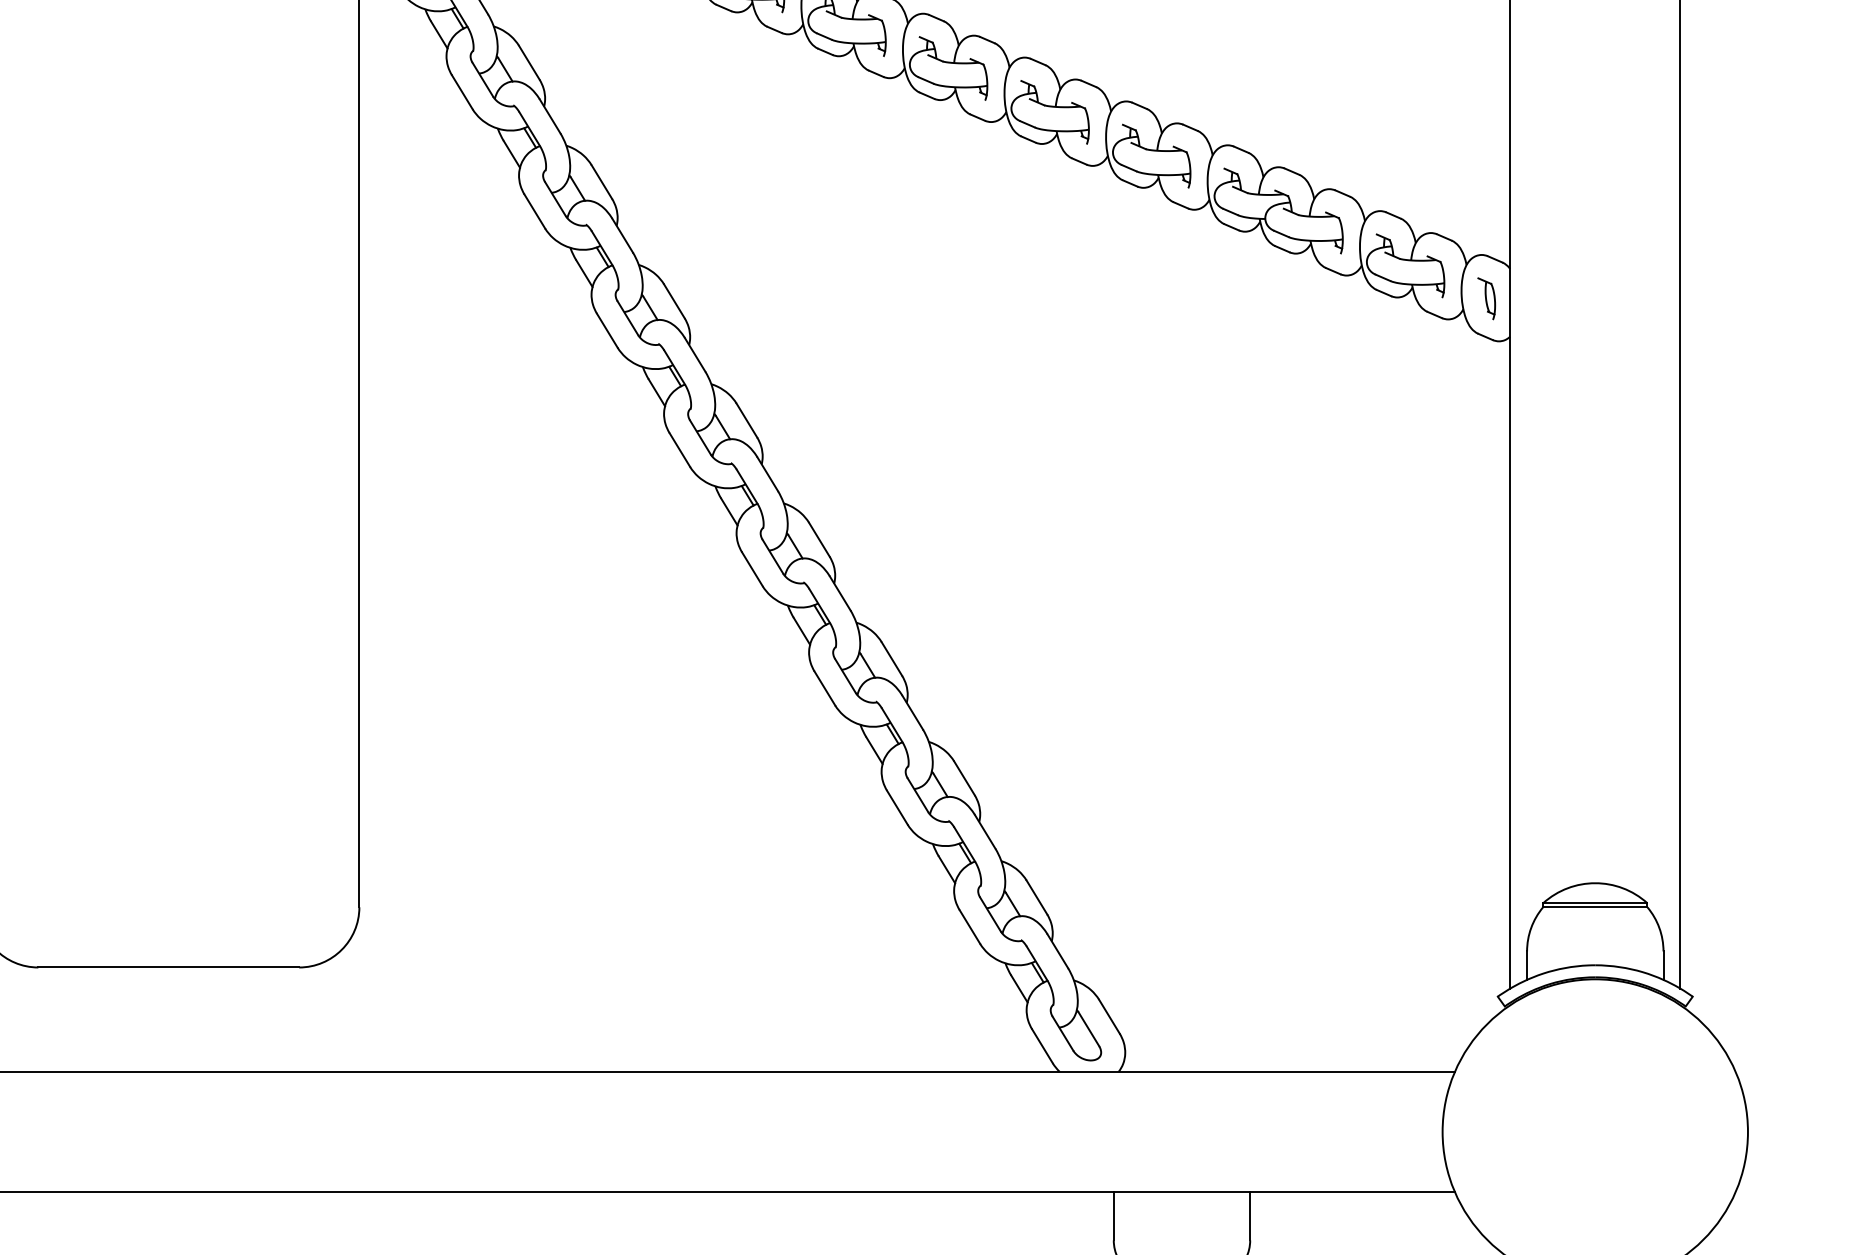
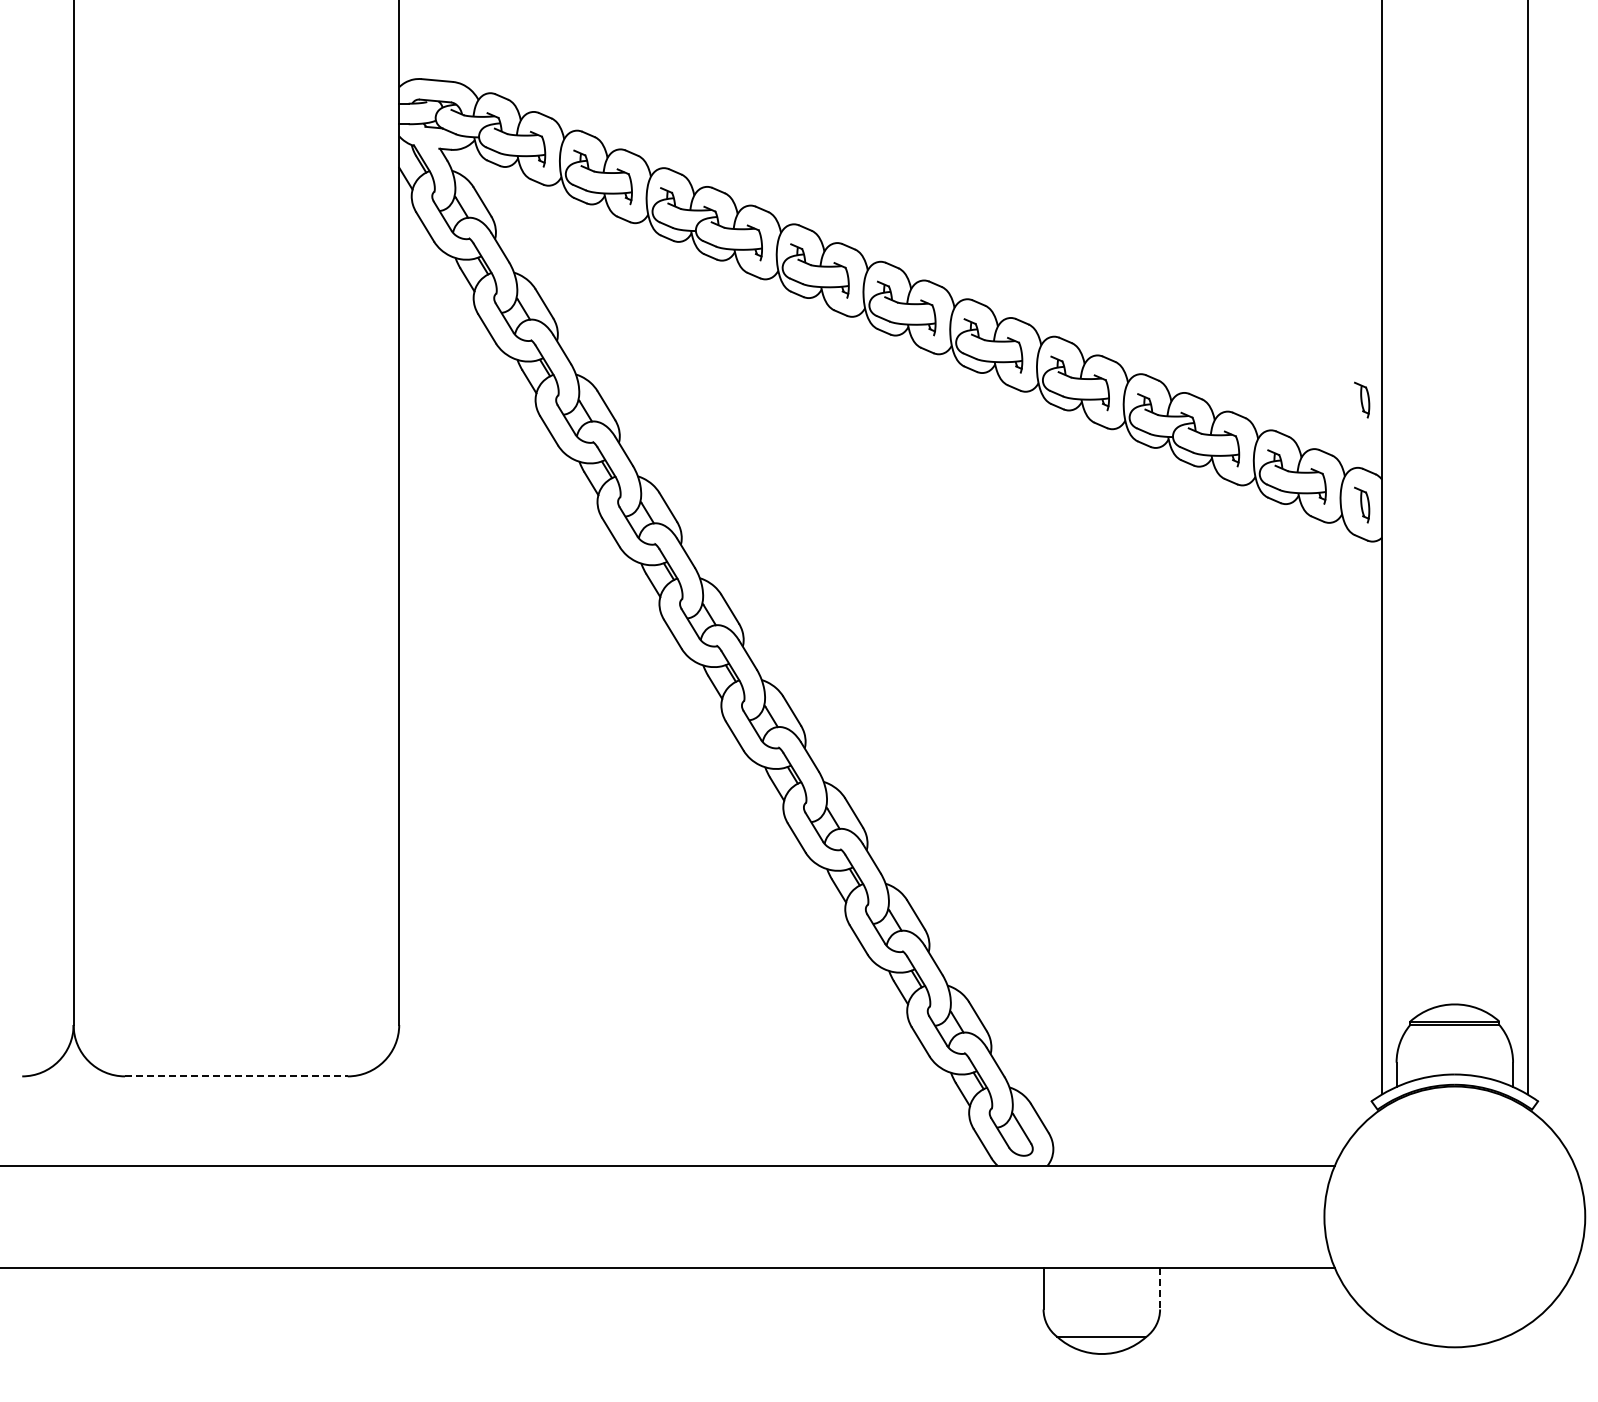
part: (1487, 174) -> (1362, 399), added
line: (168, 967) -> (236, 1076), solid -> dashed
line: (1250, 1215) -> (1160, 1288), solid -> dashed

